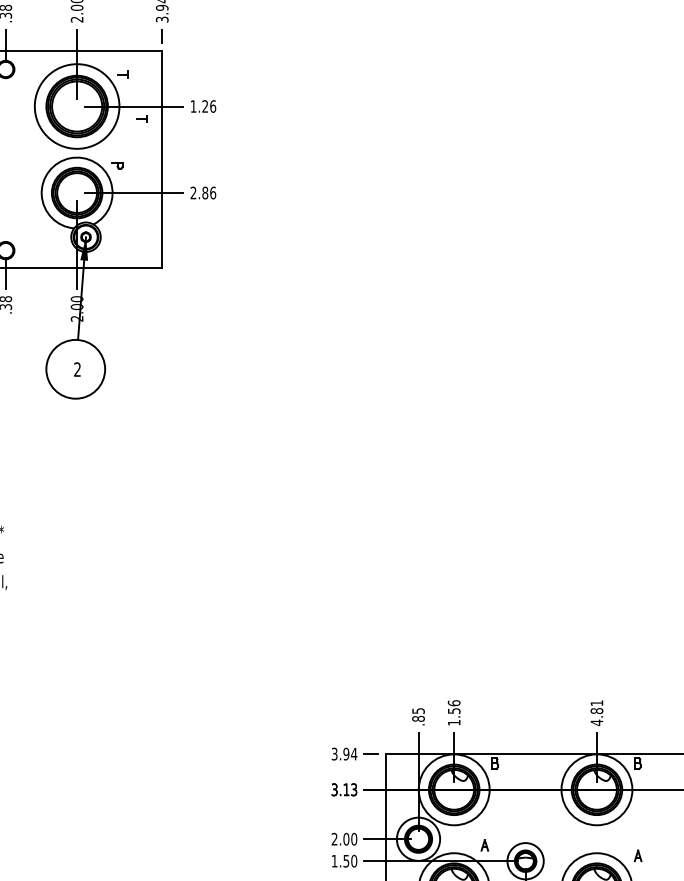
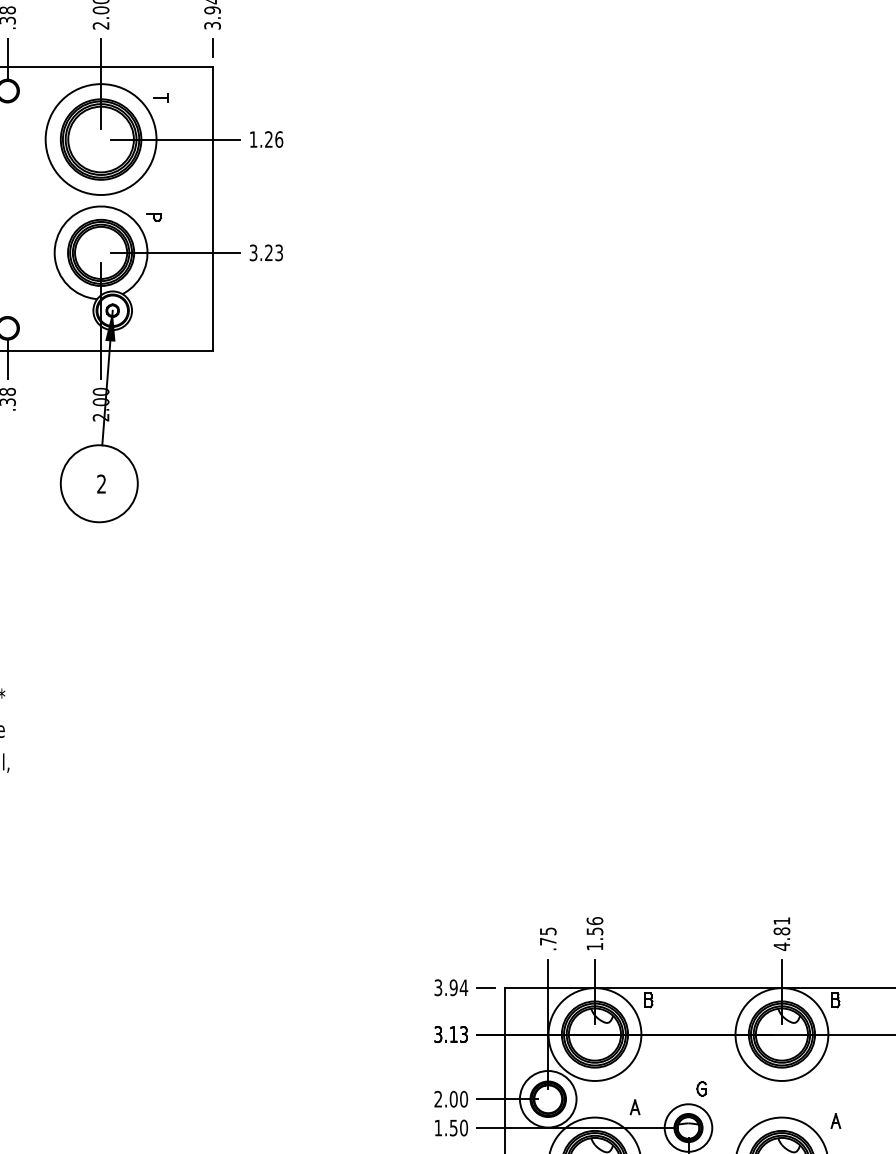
part: (141, 118) -> (185, 155), removed
text: (203, 192) -> (266, 252), 2.86 -> 3.23
text: (417, 718) -> (547, 941), .85 -> .75
part: (535, 831) -> (701, 1088), added

